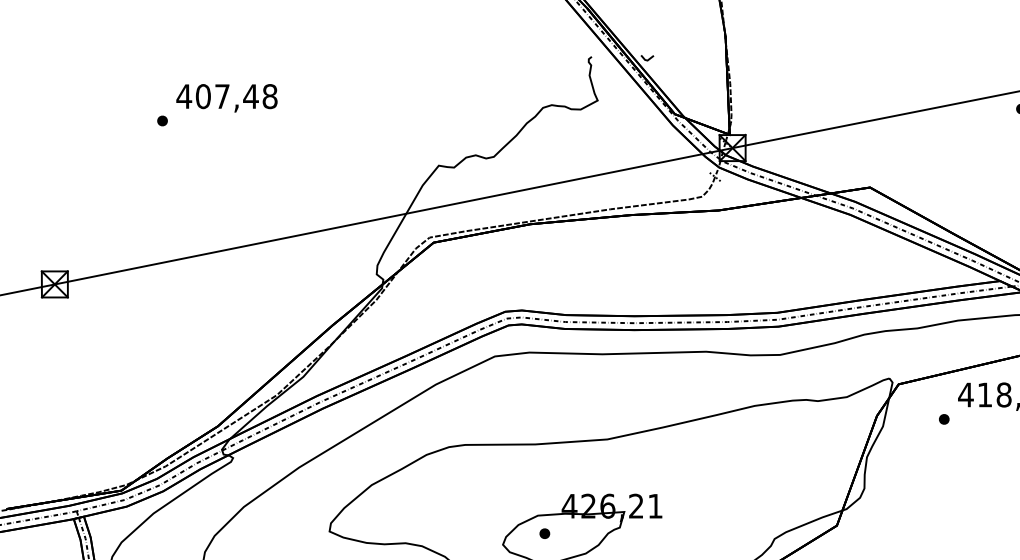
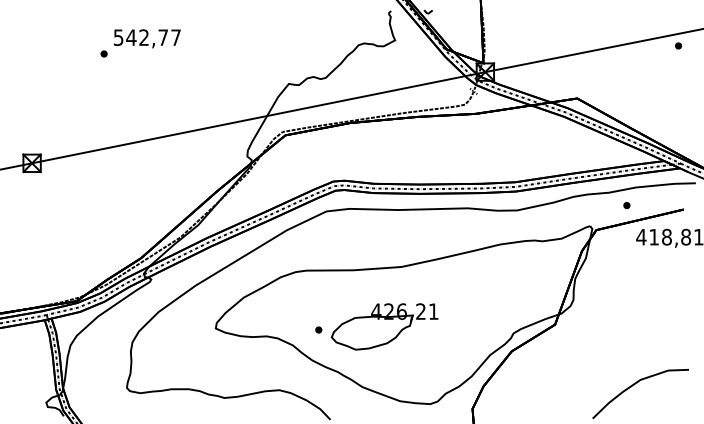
text: (227, 96) -> (147, 37), 407,48 -> 542,77
part: (943, 419) -> (626, 205), moved
part: (544, 532) -> (318, 329), moved

